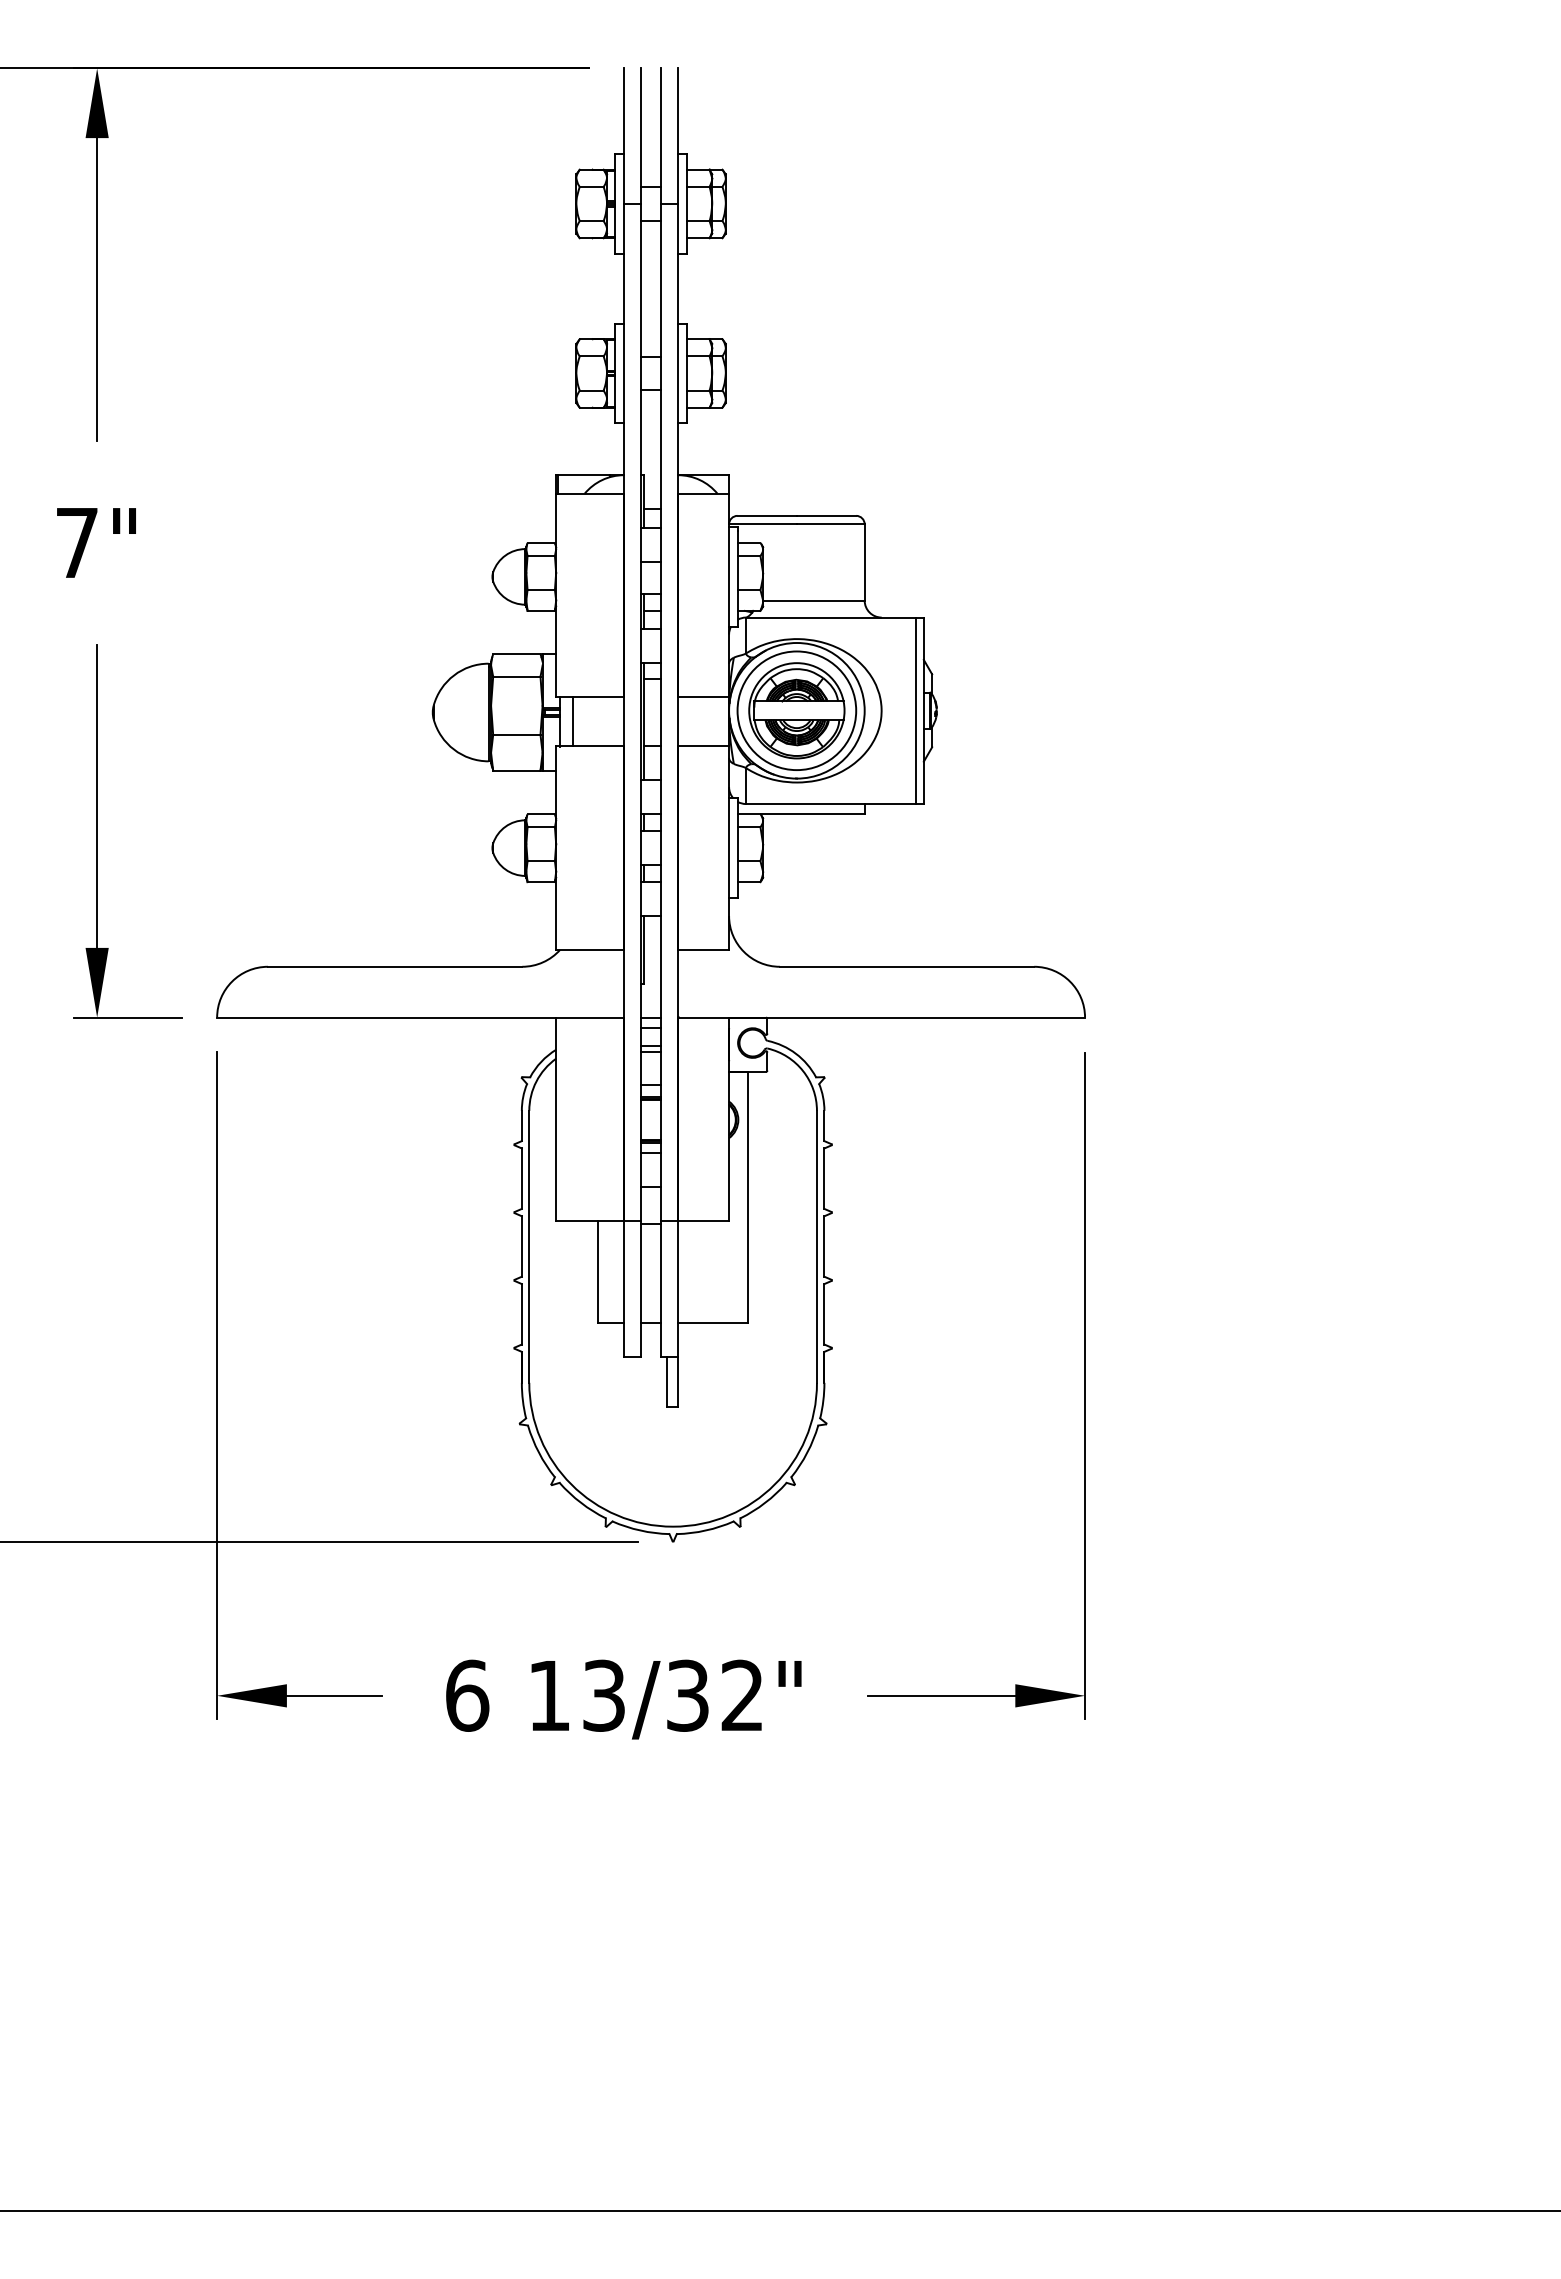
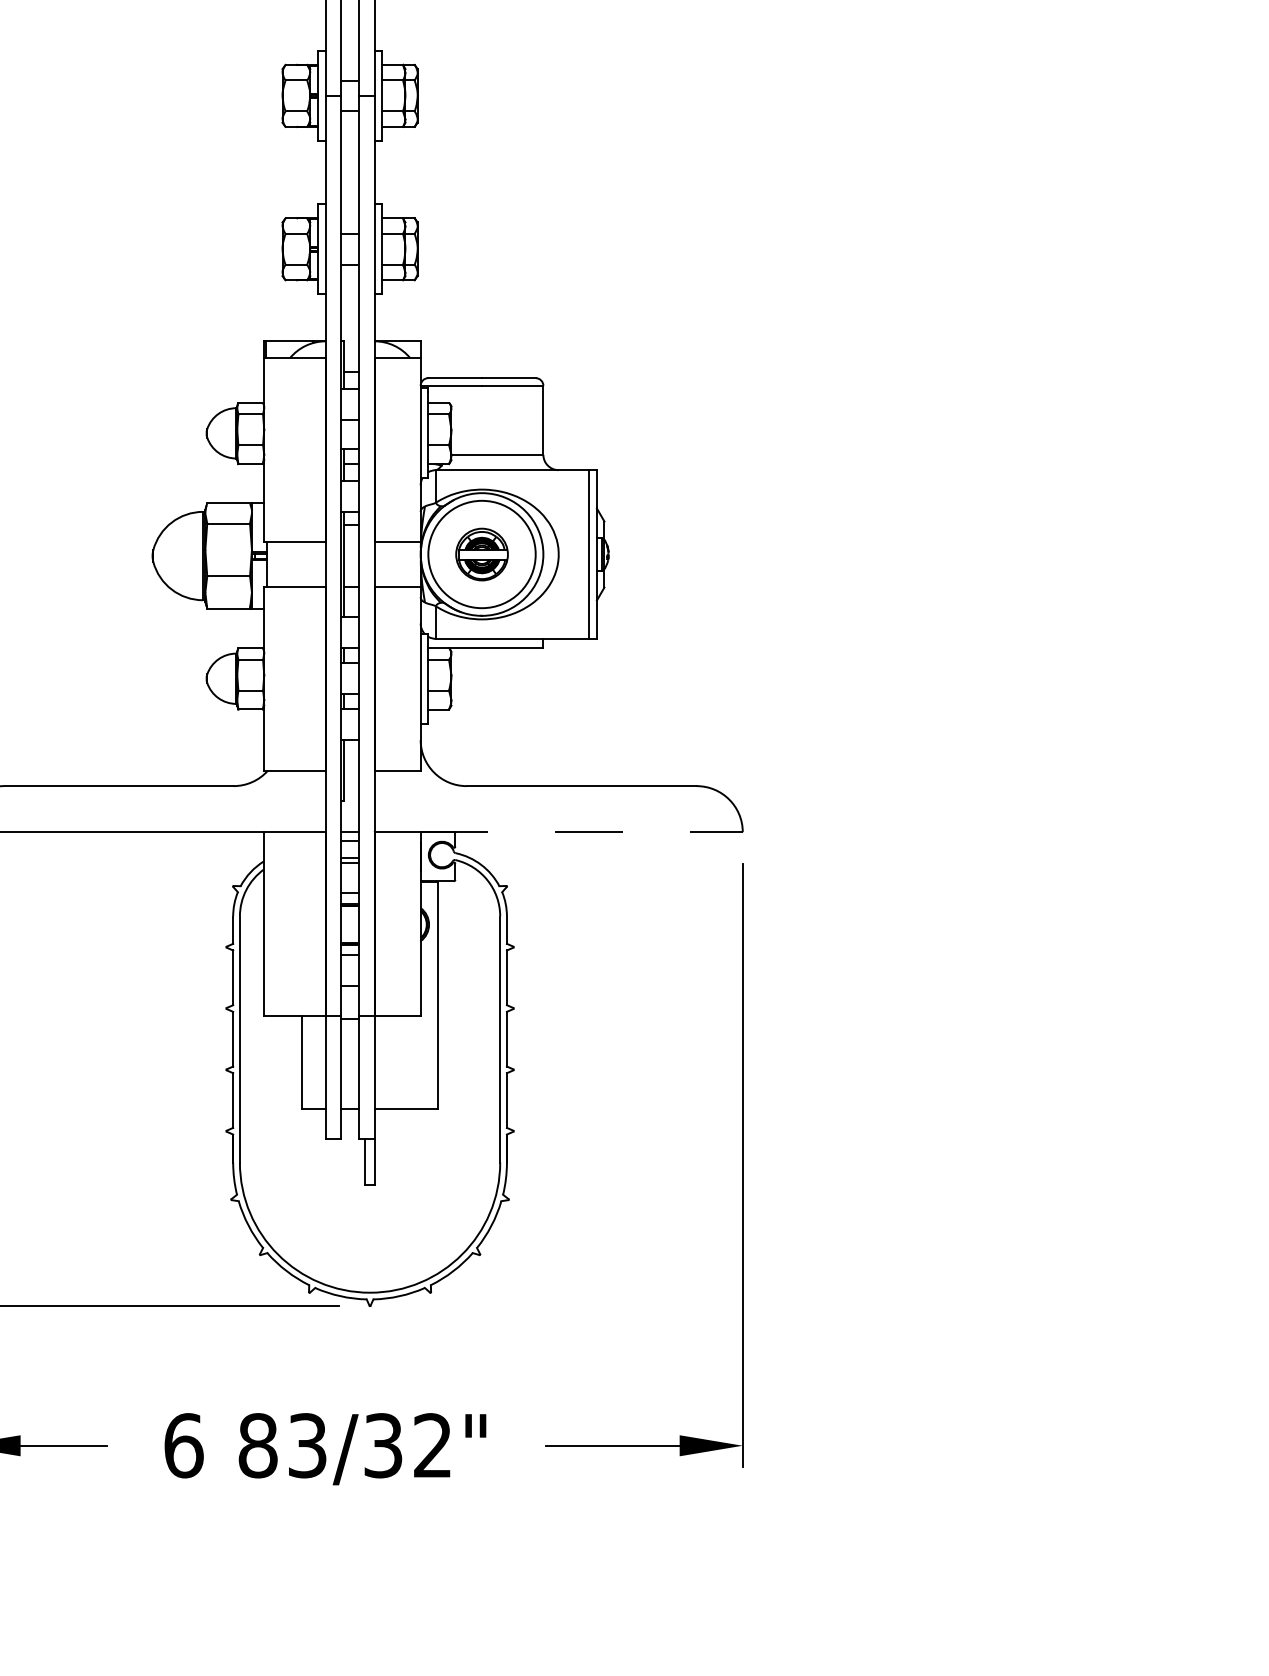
part: (796, 710) -> (481, 554), size x0.6
line: (573, 721) -> (279, 564), removed
line: (907, 1017) -> (582, 832), solid -> dashed
text: (549, 1695) -> (258, 1445), 13/32" -> 83/32"

